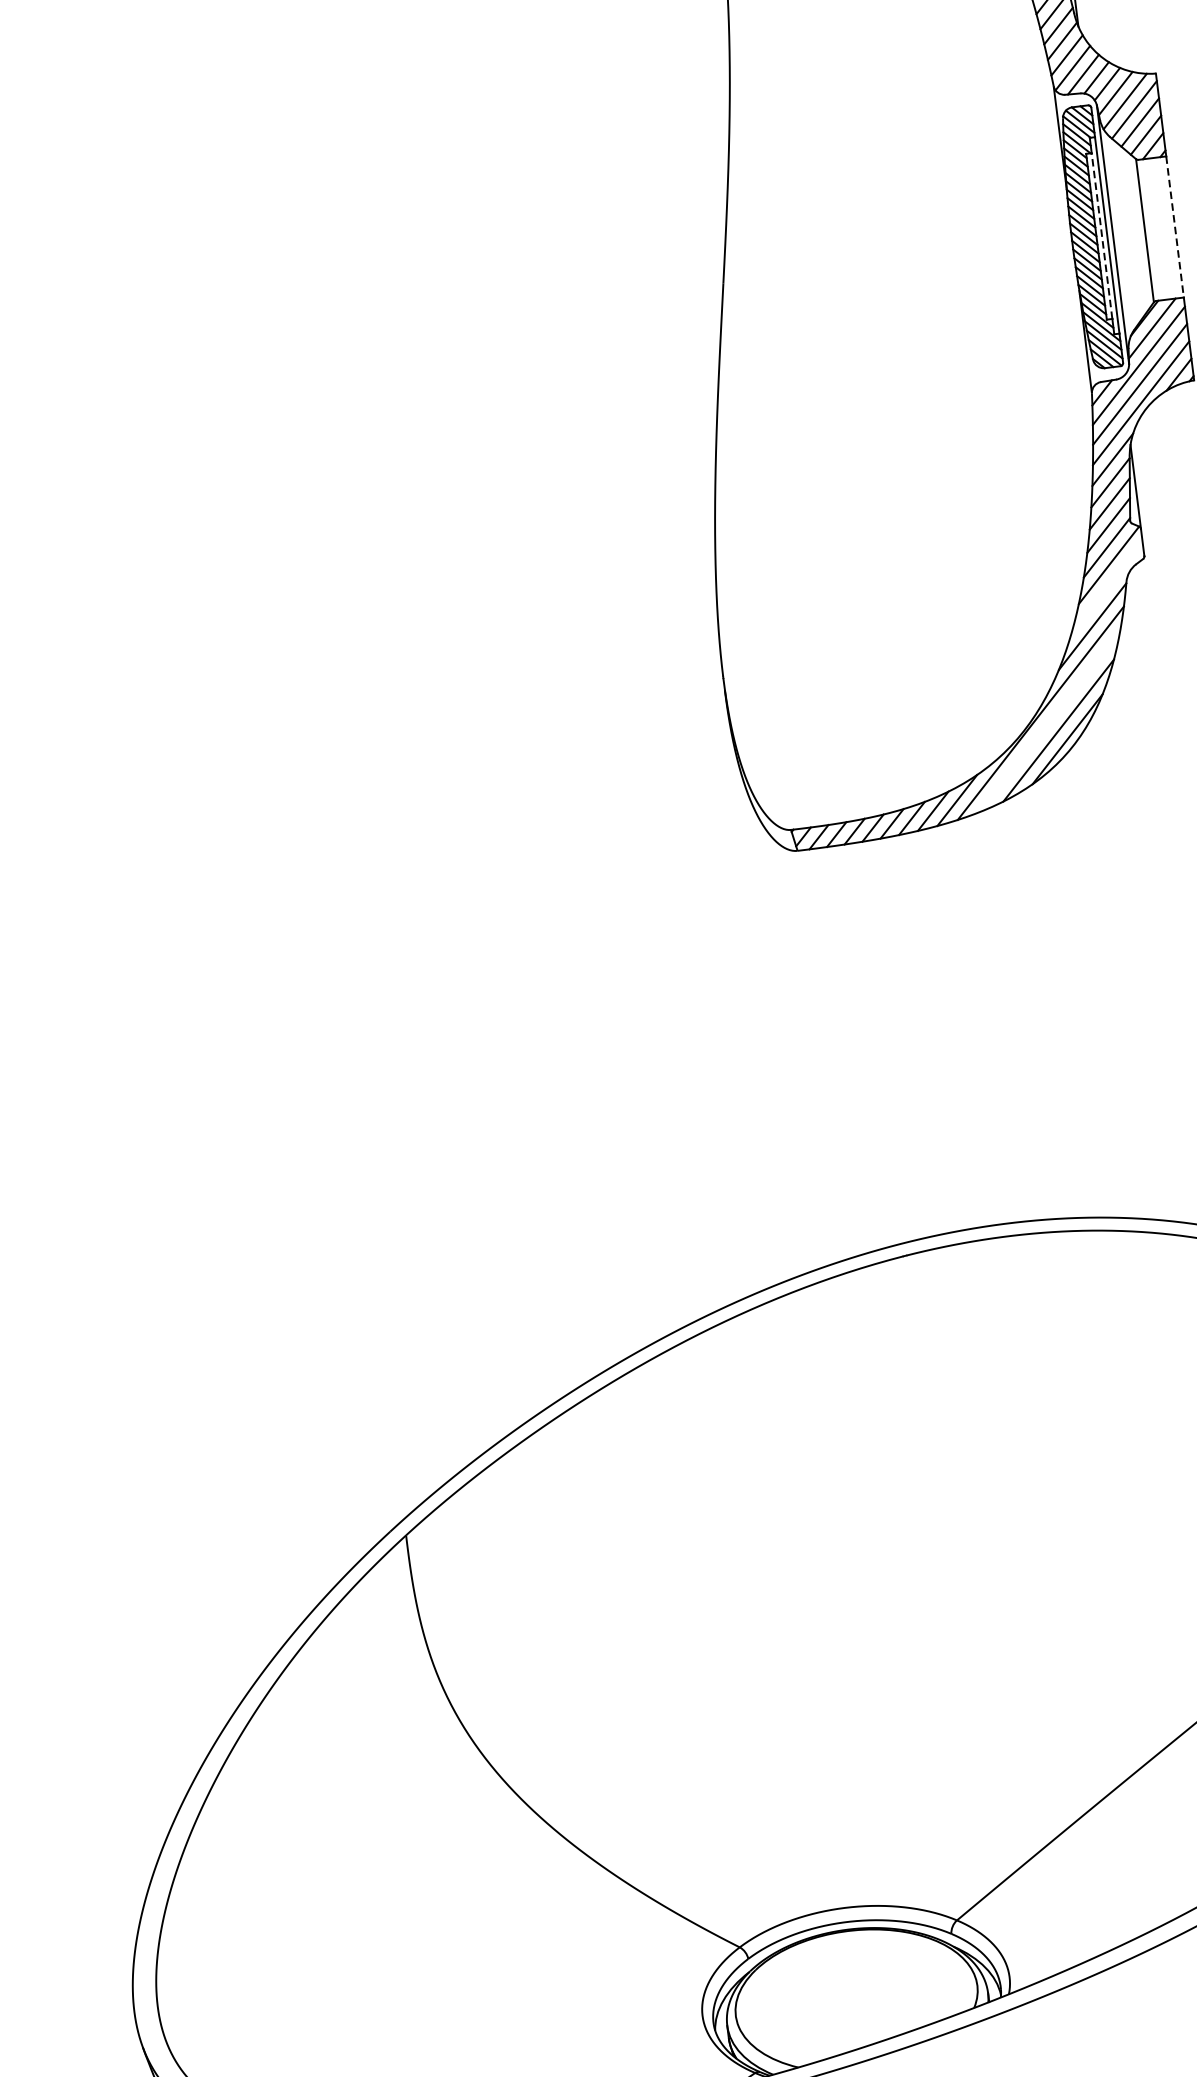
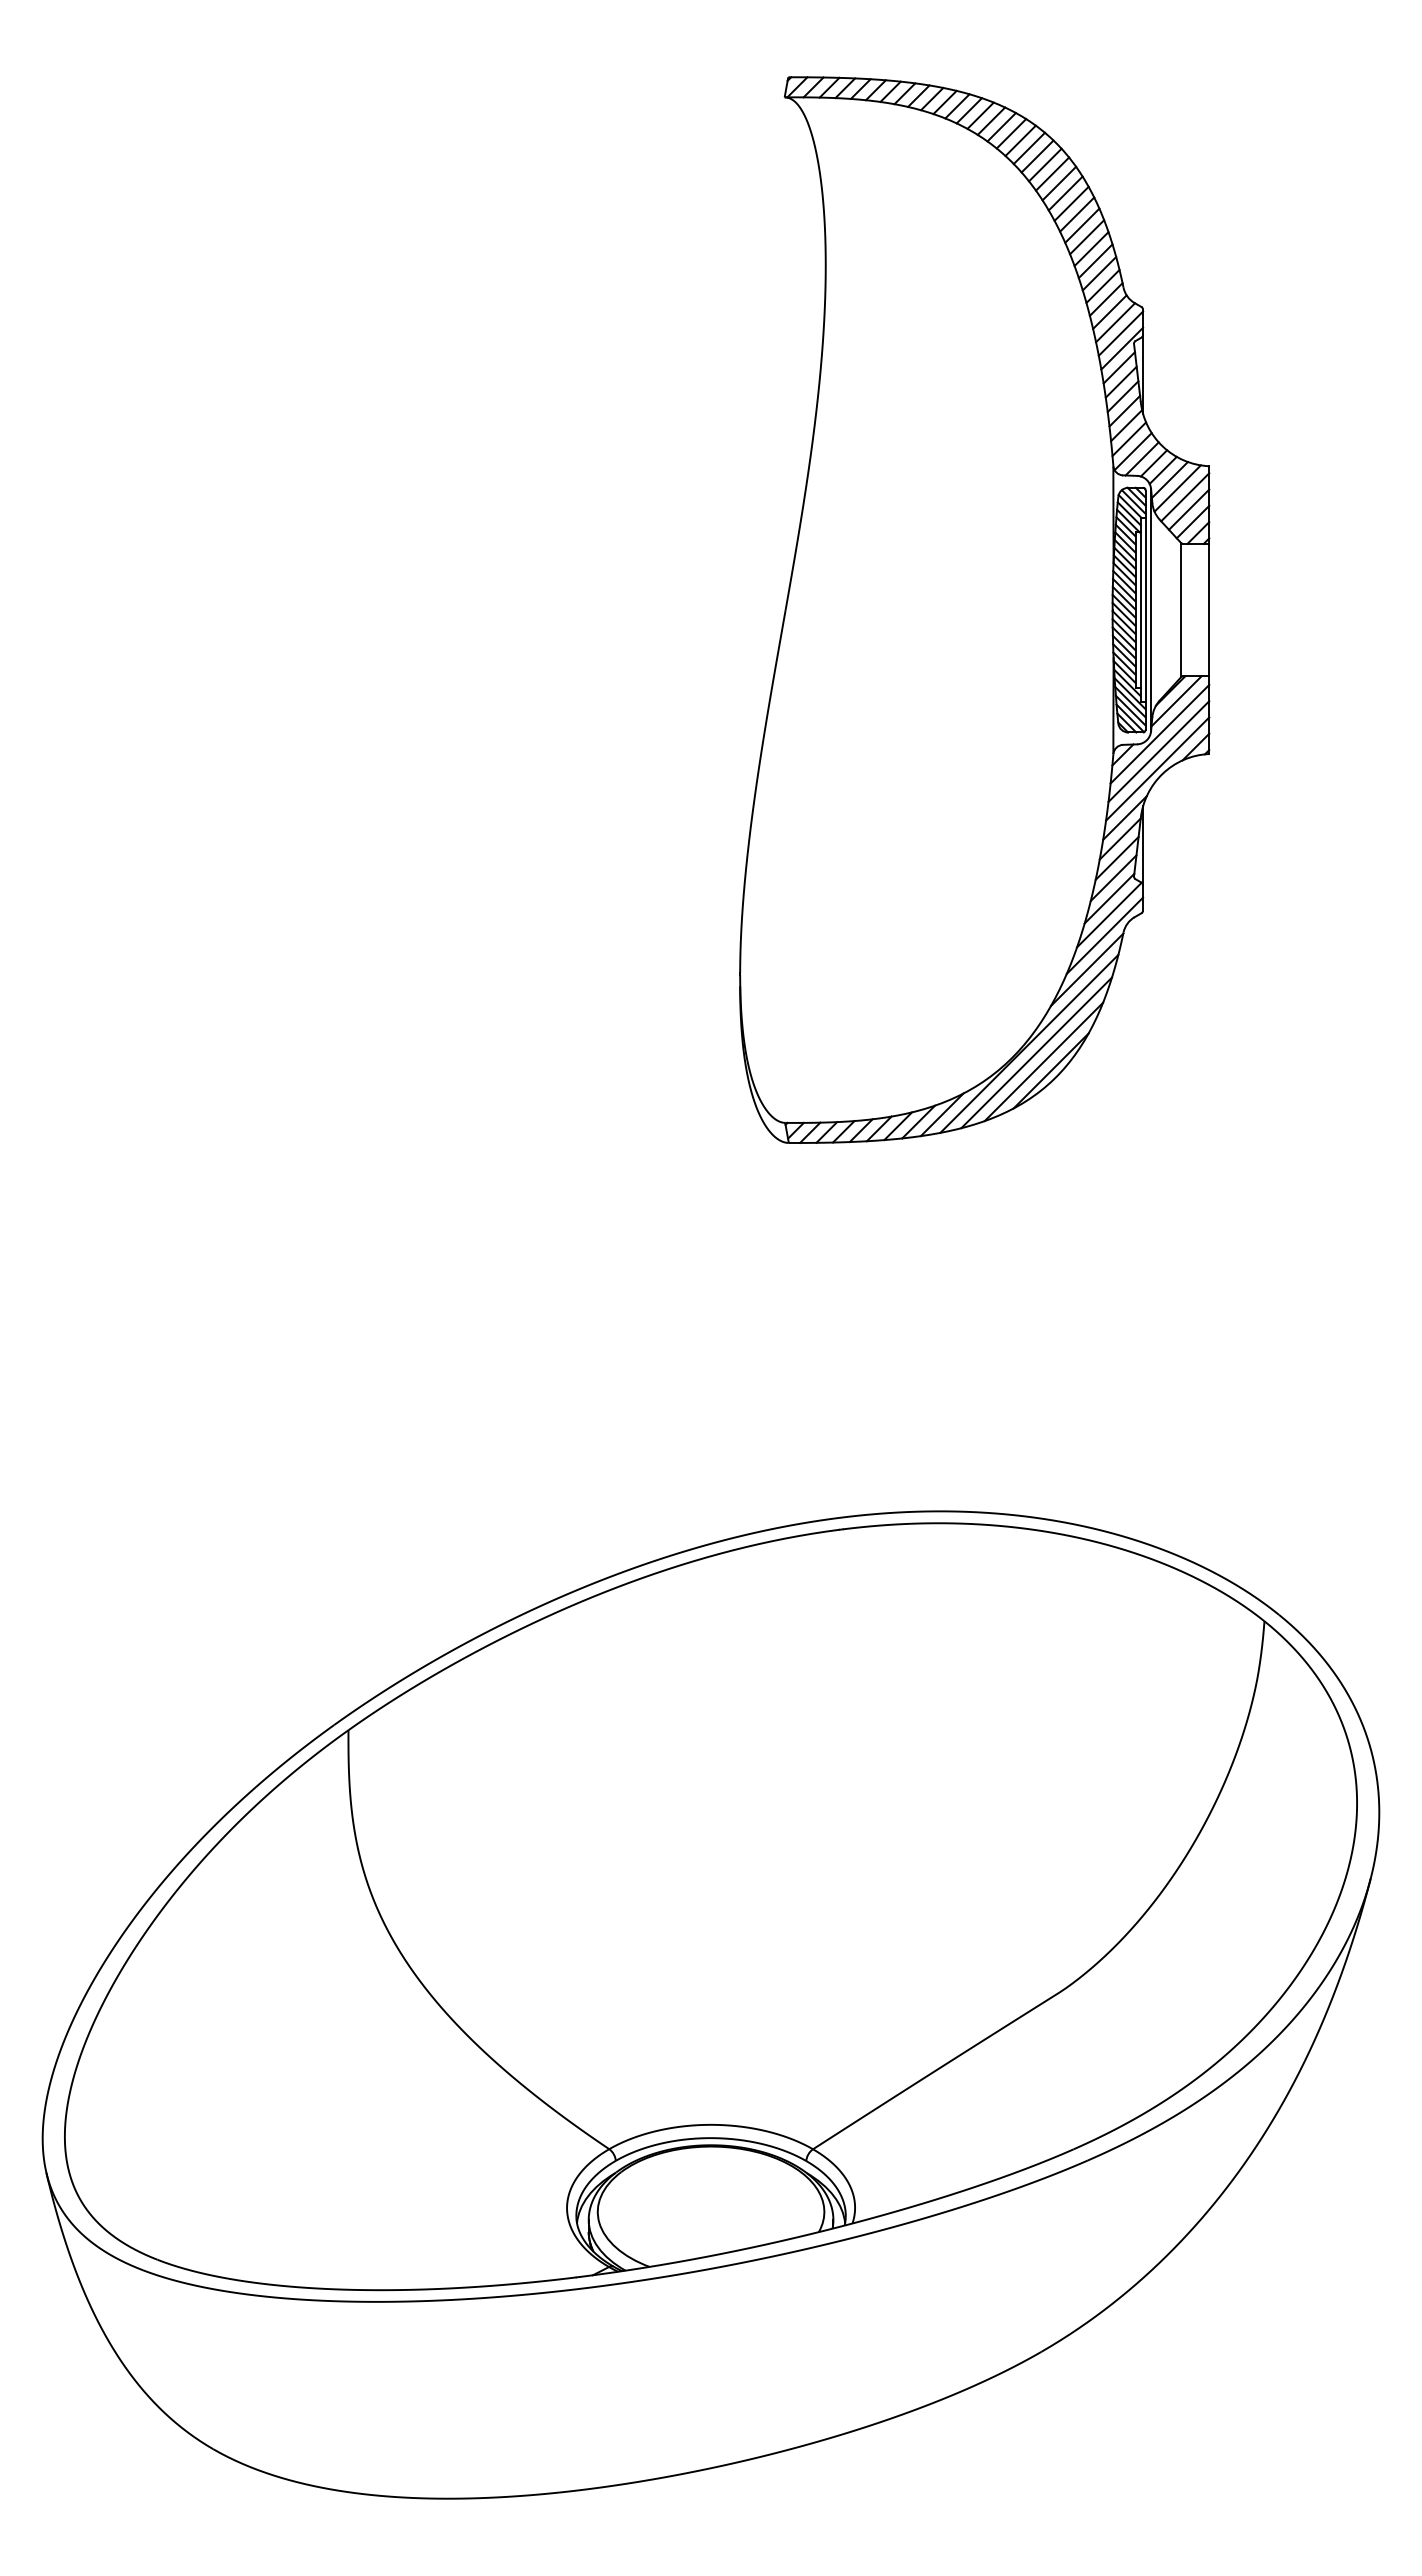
line: (1175, 227) -> (1209, 610), dashed -> solid
line: (1101, 236) -> (1140, 610), dashed -> solid
line: (1106, 587) -> (1104, 935), added
line: (1049, 721) -> (1036, 1052), added

